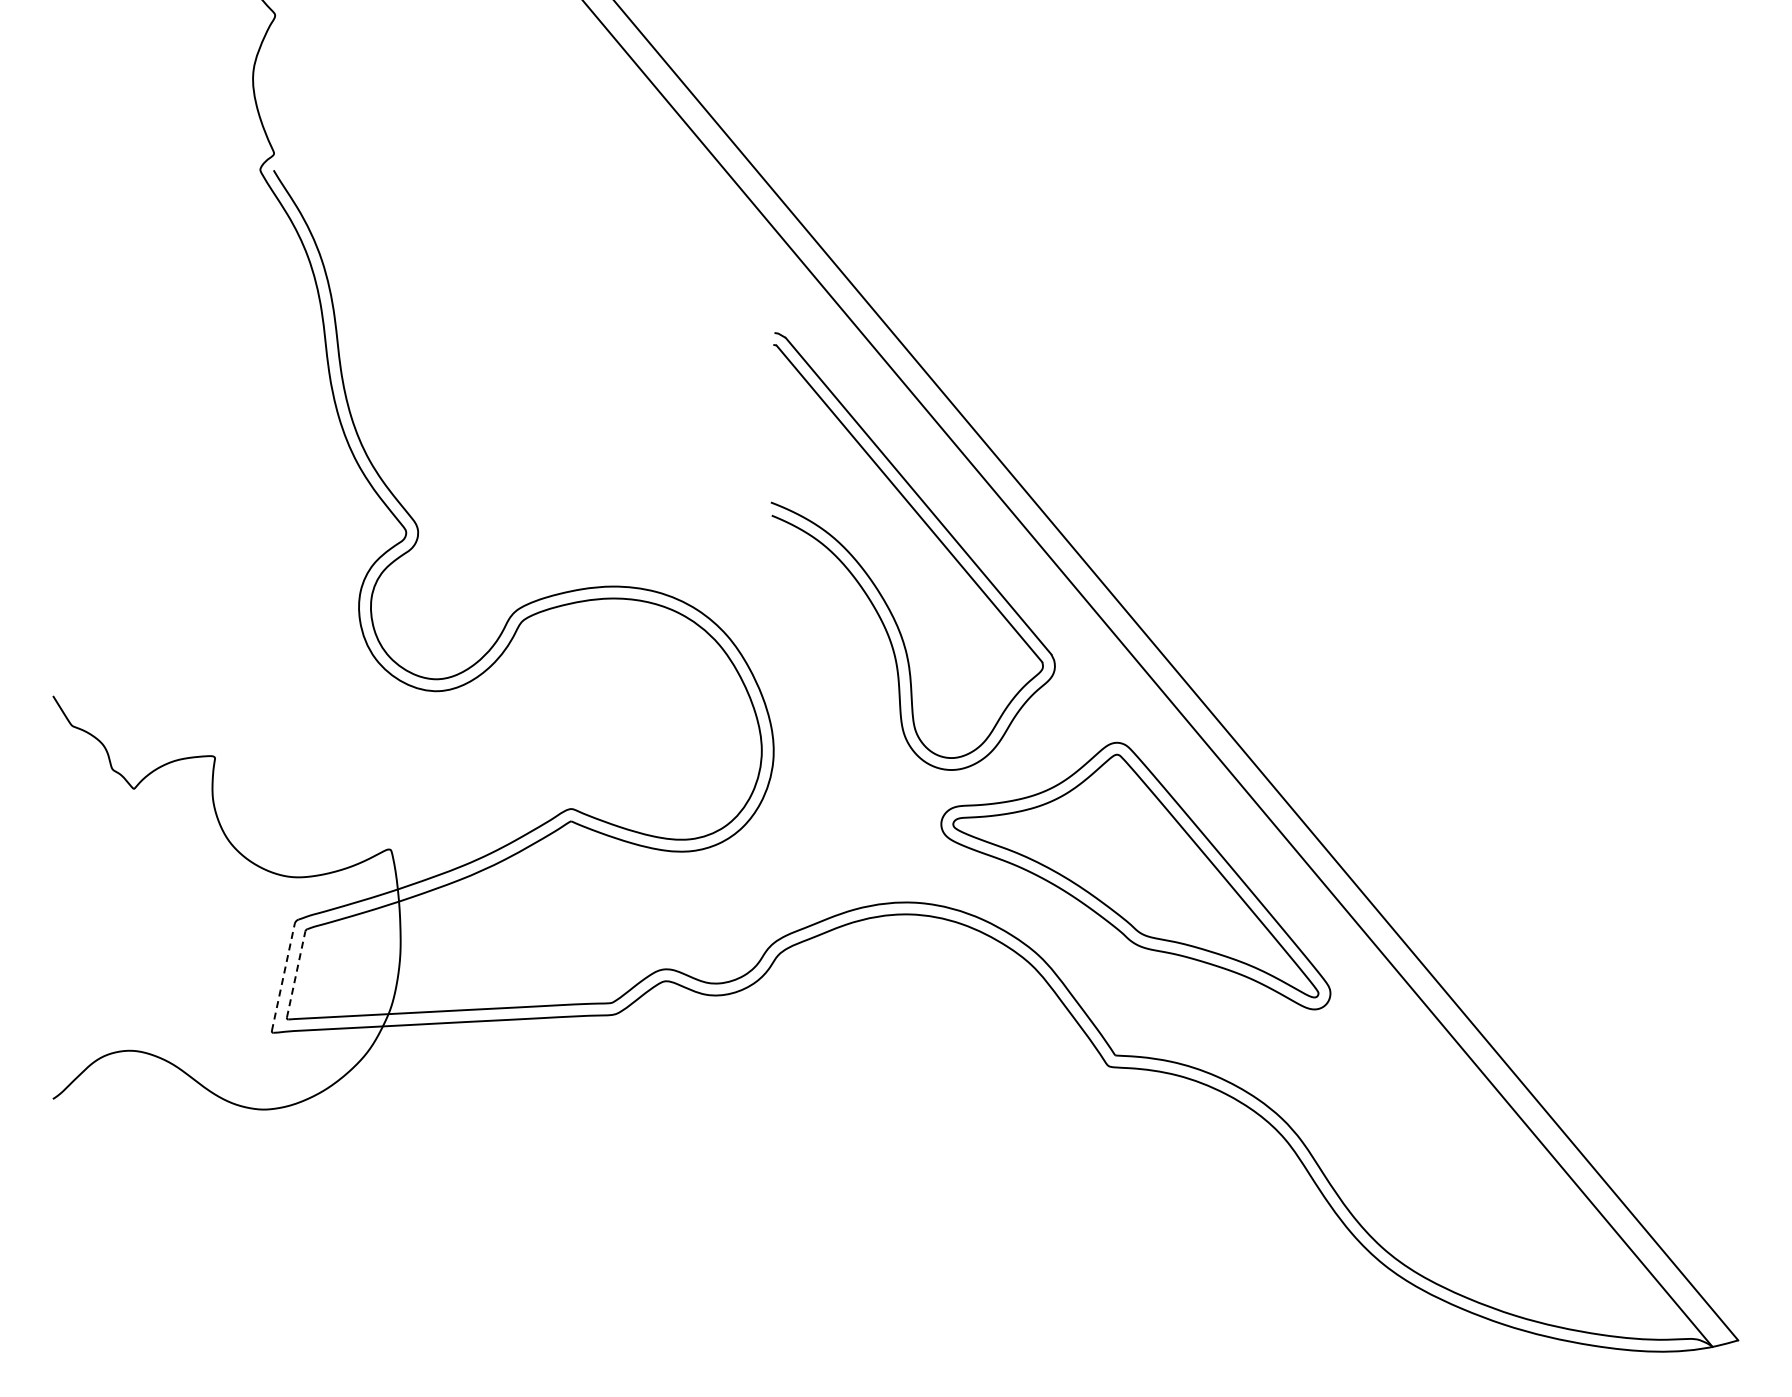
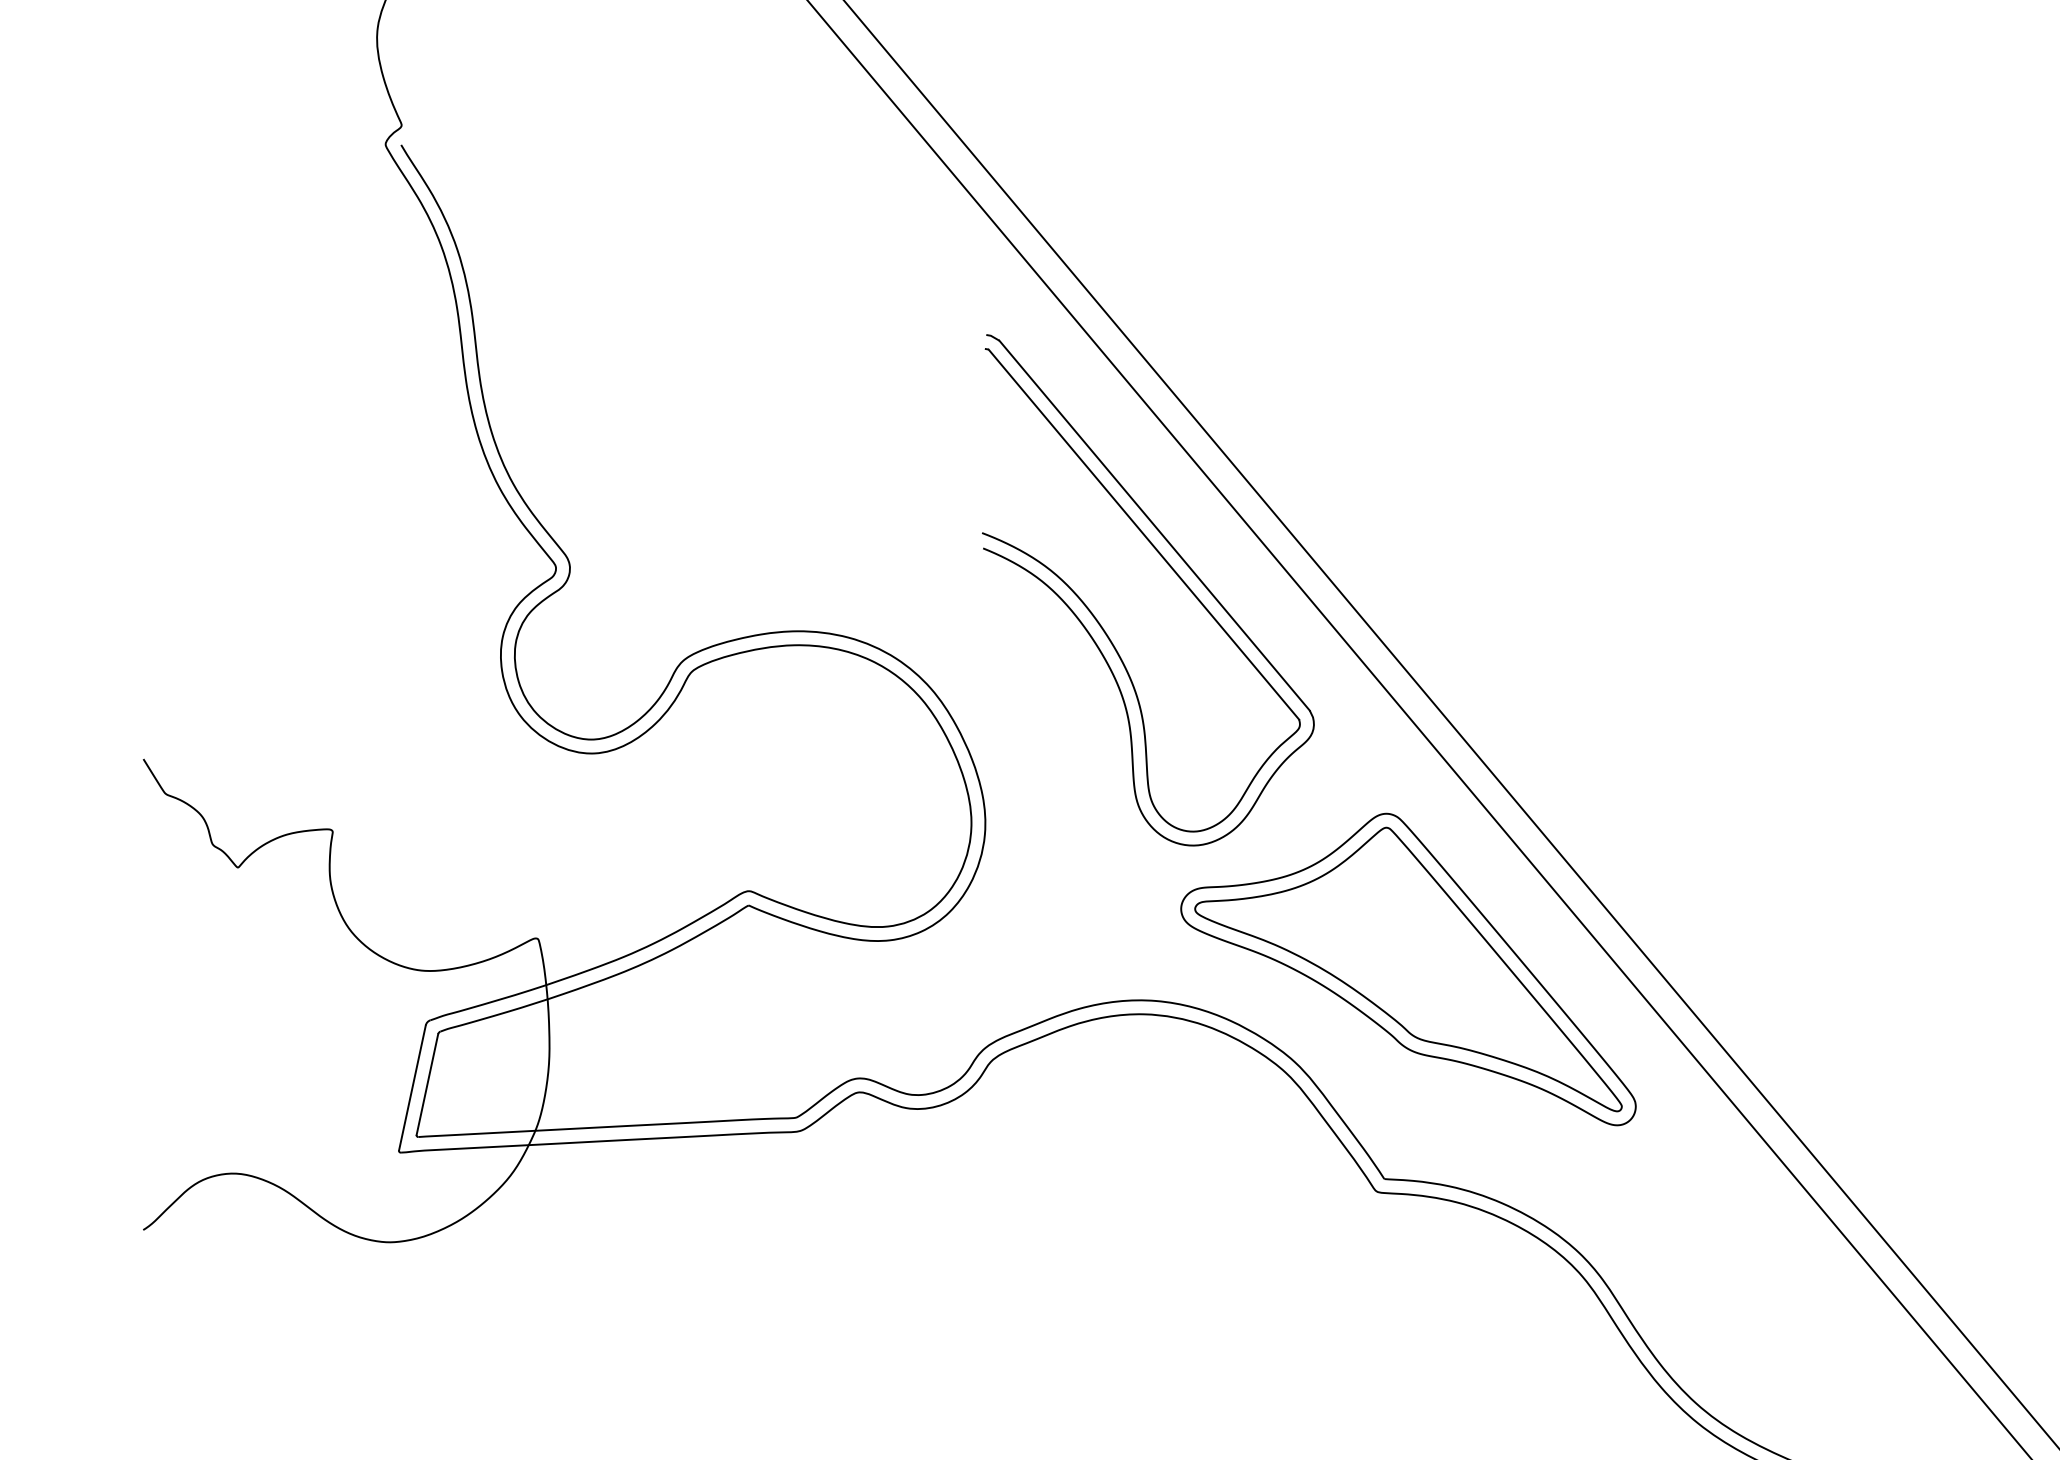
line: (296, 974) -> (427, 1084), dashed -> solid
line: (283, 977) -> (412, 1087), dashed -> solid

